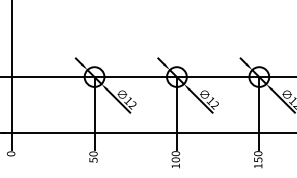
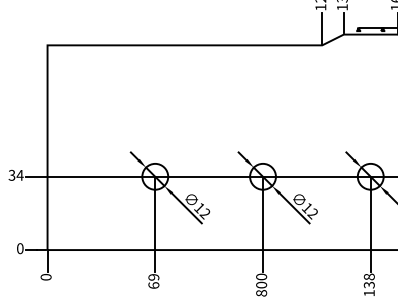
text: (257, 156) -> (368, 280), 150 -> 138
text: (93, 157) -> (153, 281), 50 -> 69
text: (175, 166) -> (261, 293), 100 -> 800

